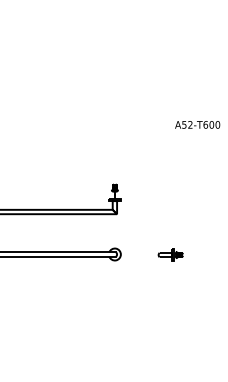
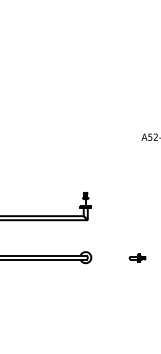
part: (170, 254) -> (137, 257), size x0.7

